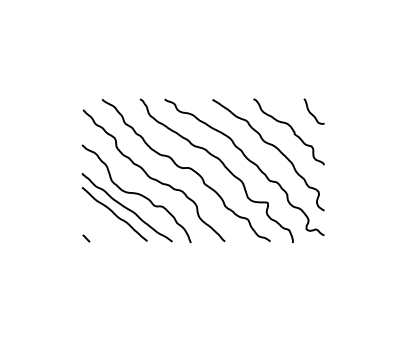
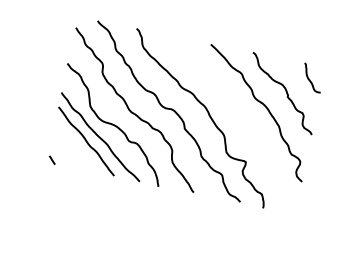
curve: (249, 161) -> (235, 115), removed

